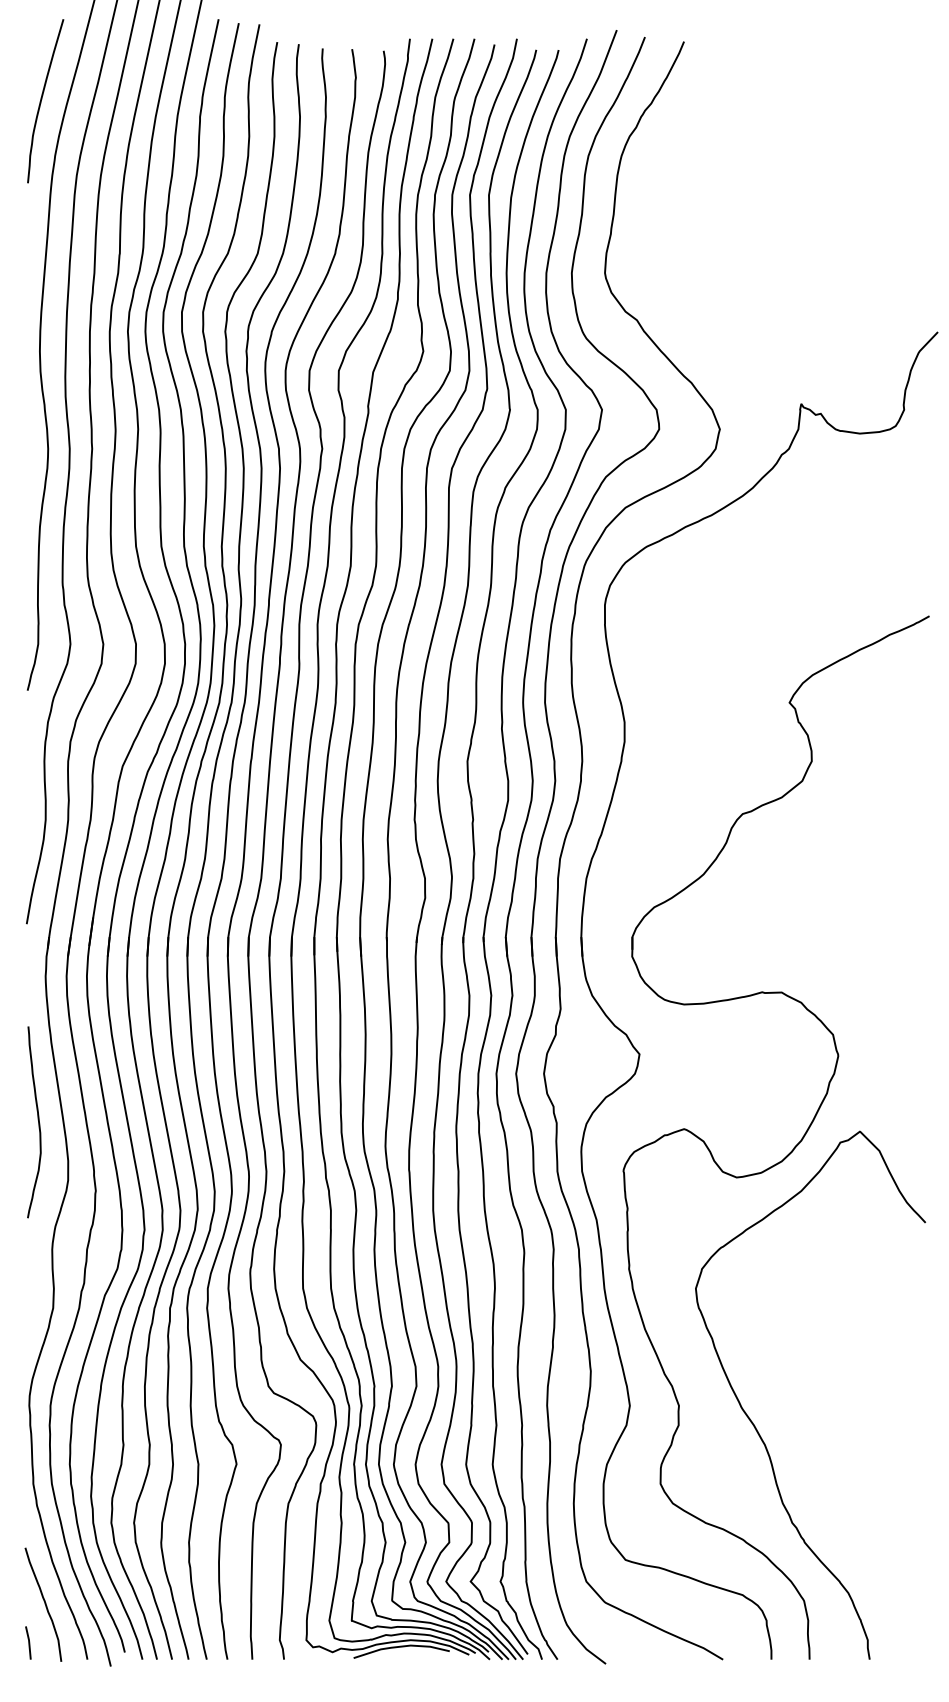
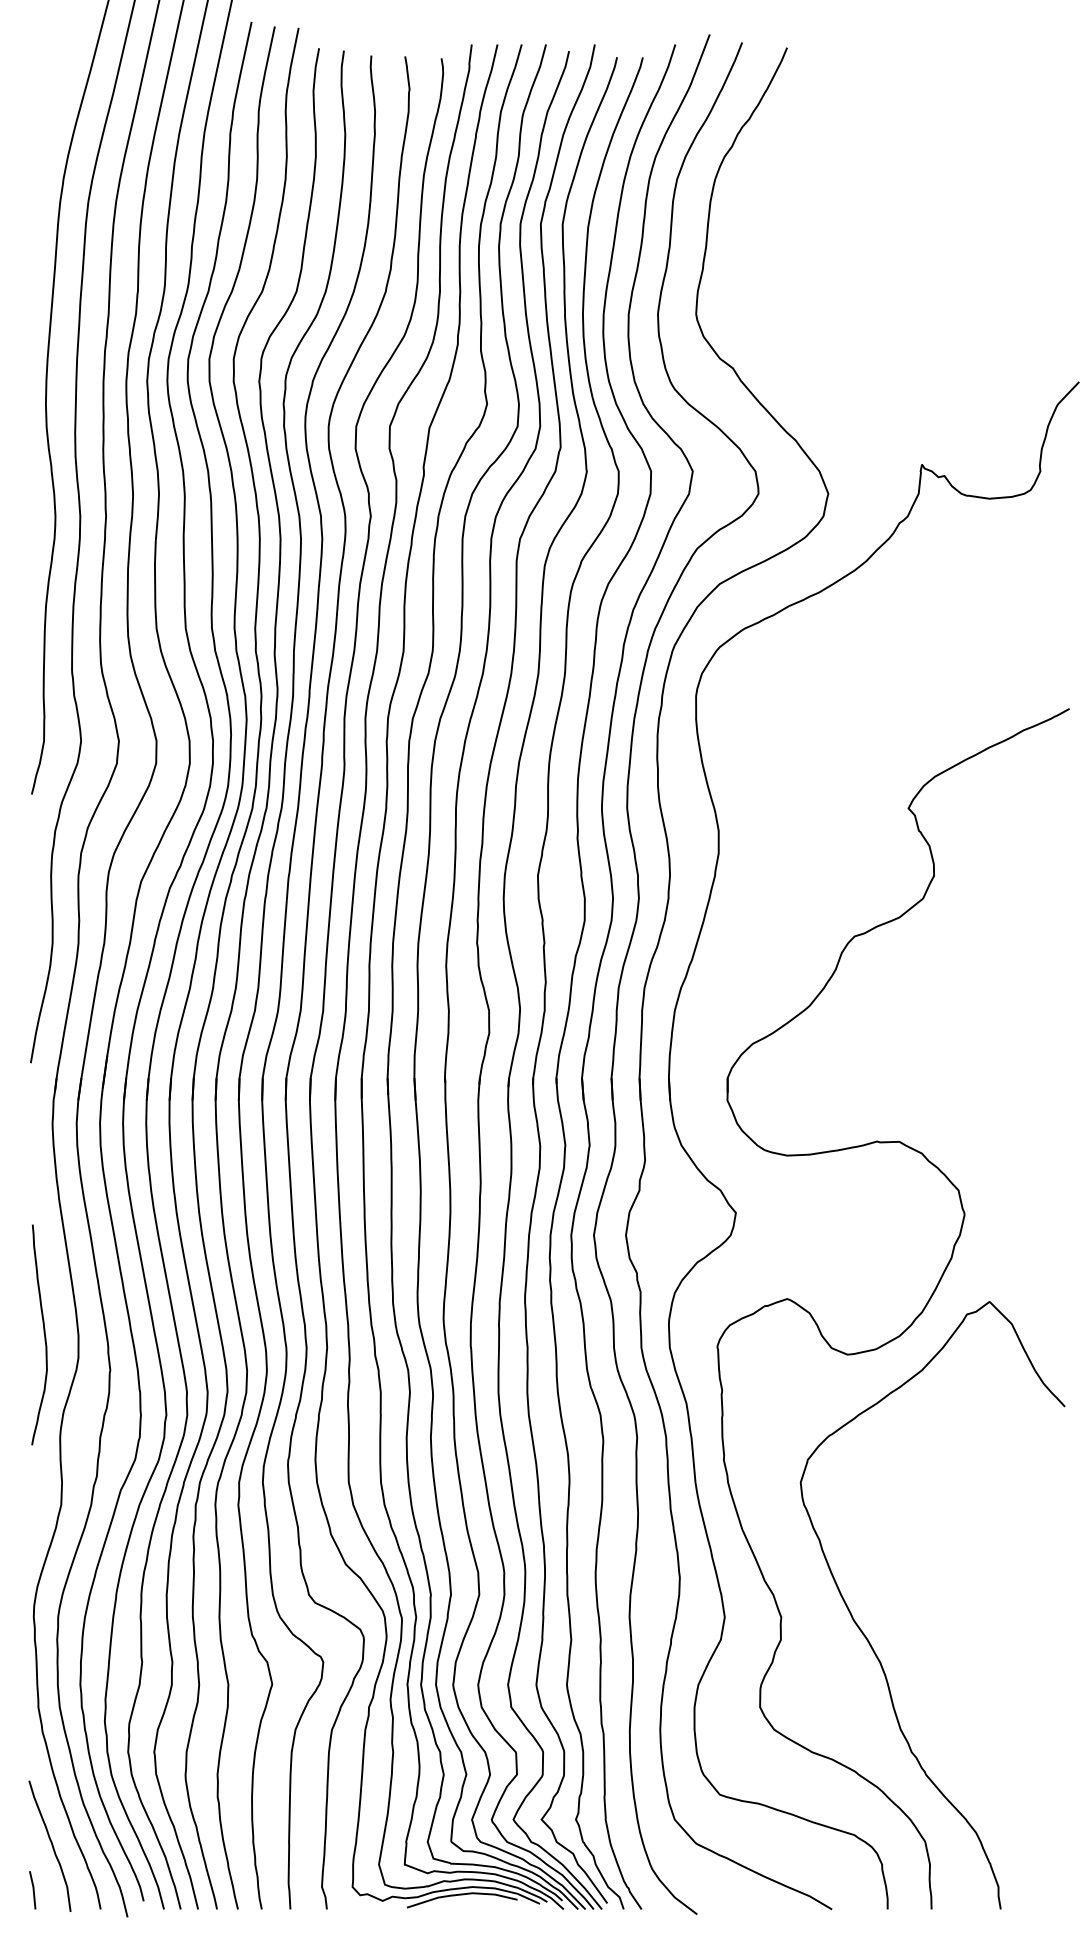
curve: (42, 99) -> (48, 114), removed
curve: (38, 1122) -> (44, 1335), moved

